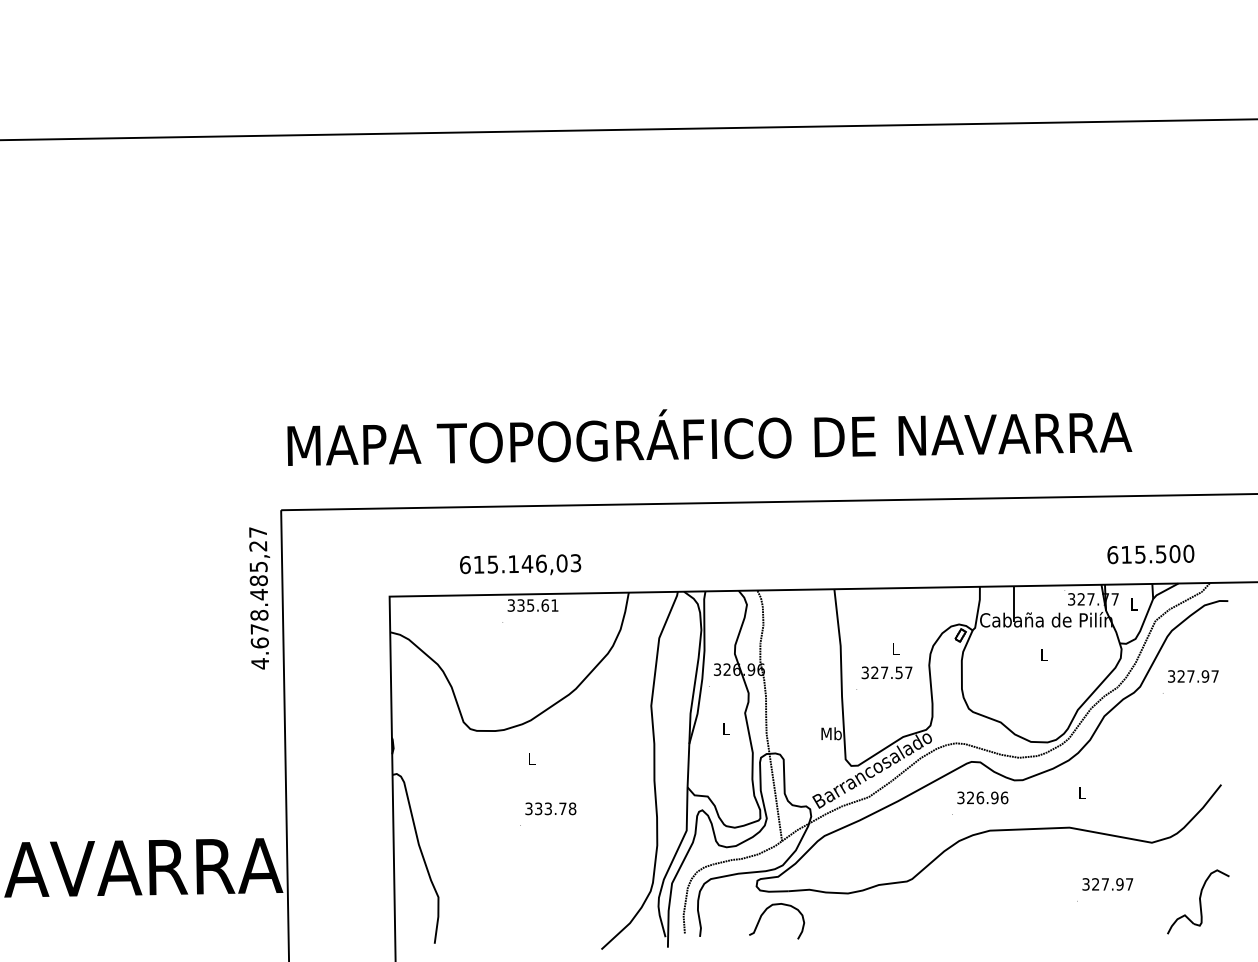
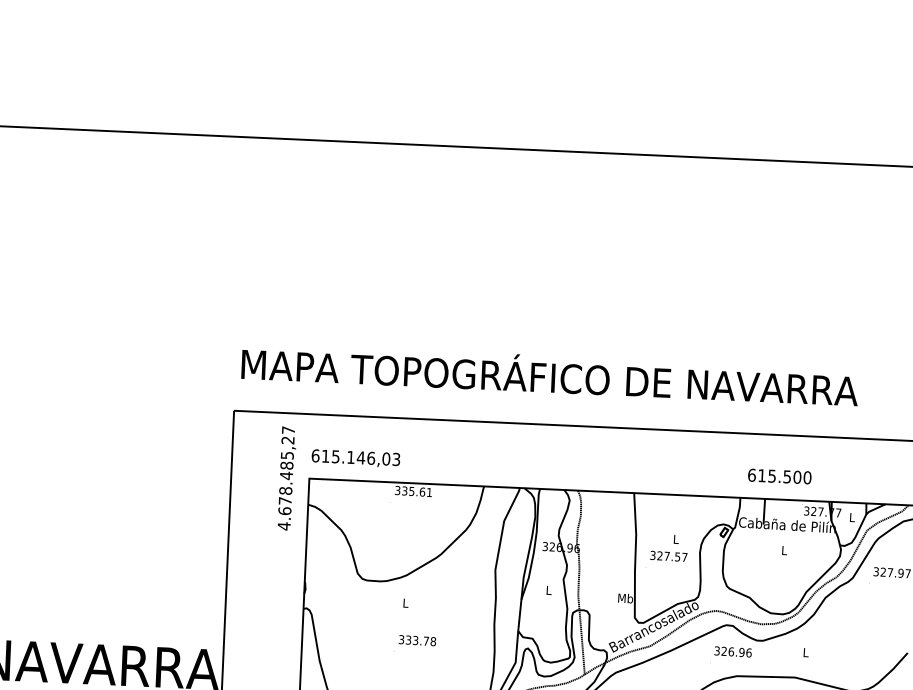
text: (1150, 554) -> (779, 476), moved
text: (520, 564) -> (355, 457), moved
text: (259, 598) -> (286, 478), moved

